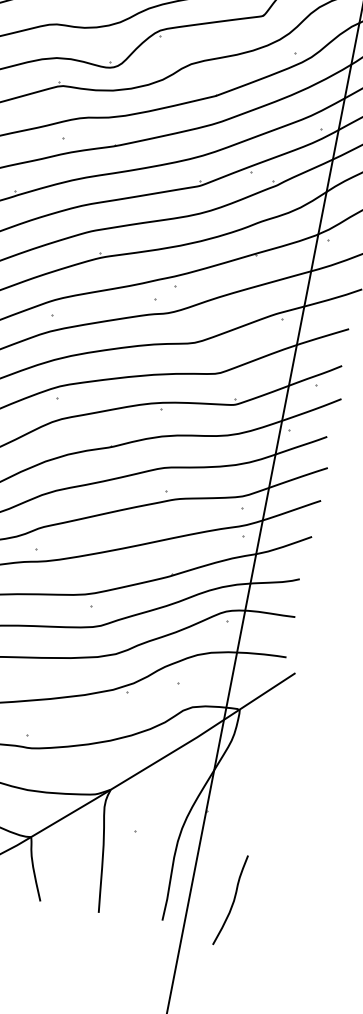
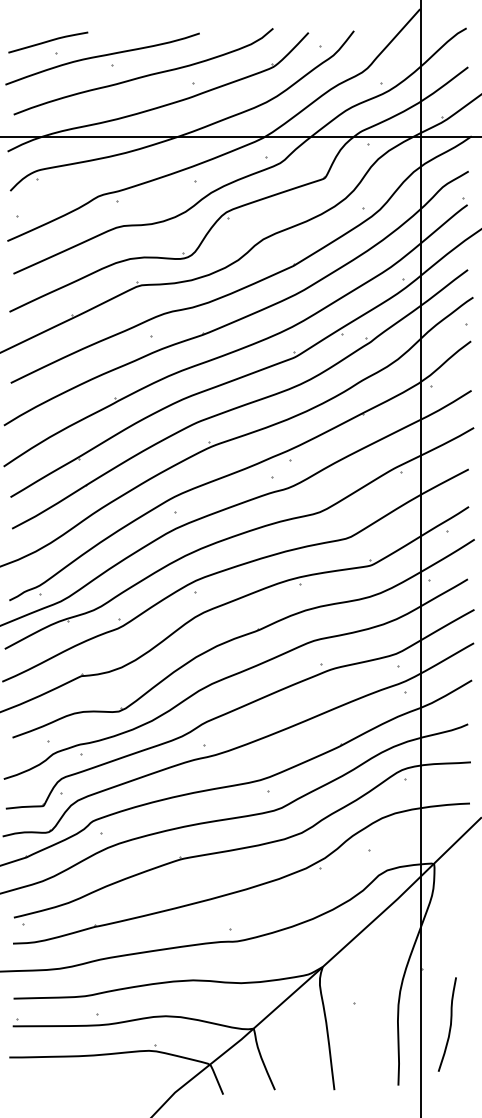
curve: (232, 901) -> (449, 1025), moved

